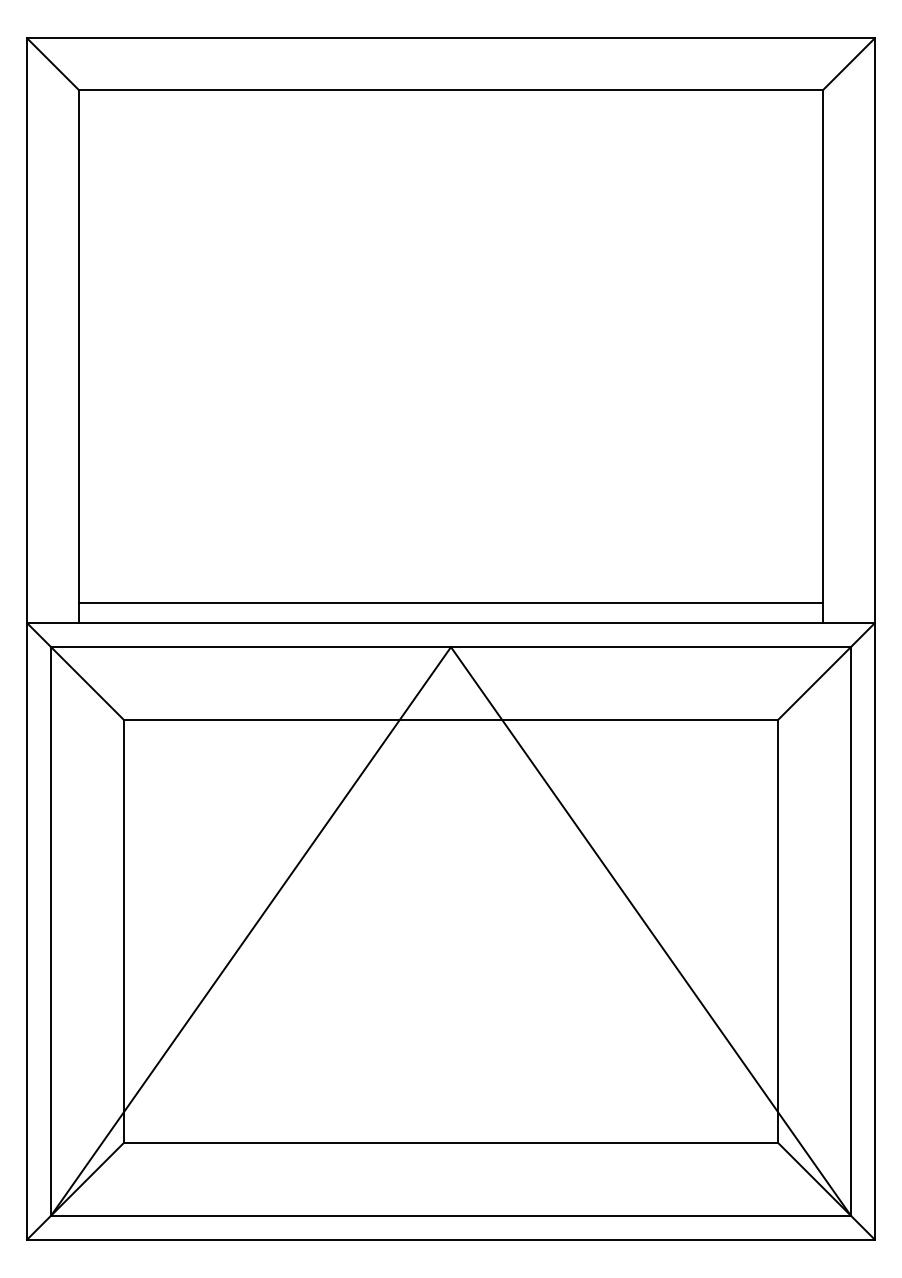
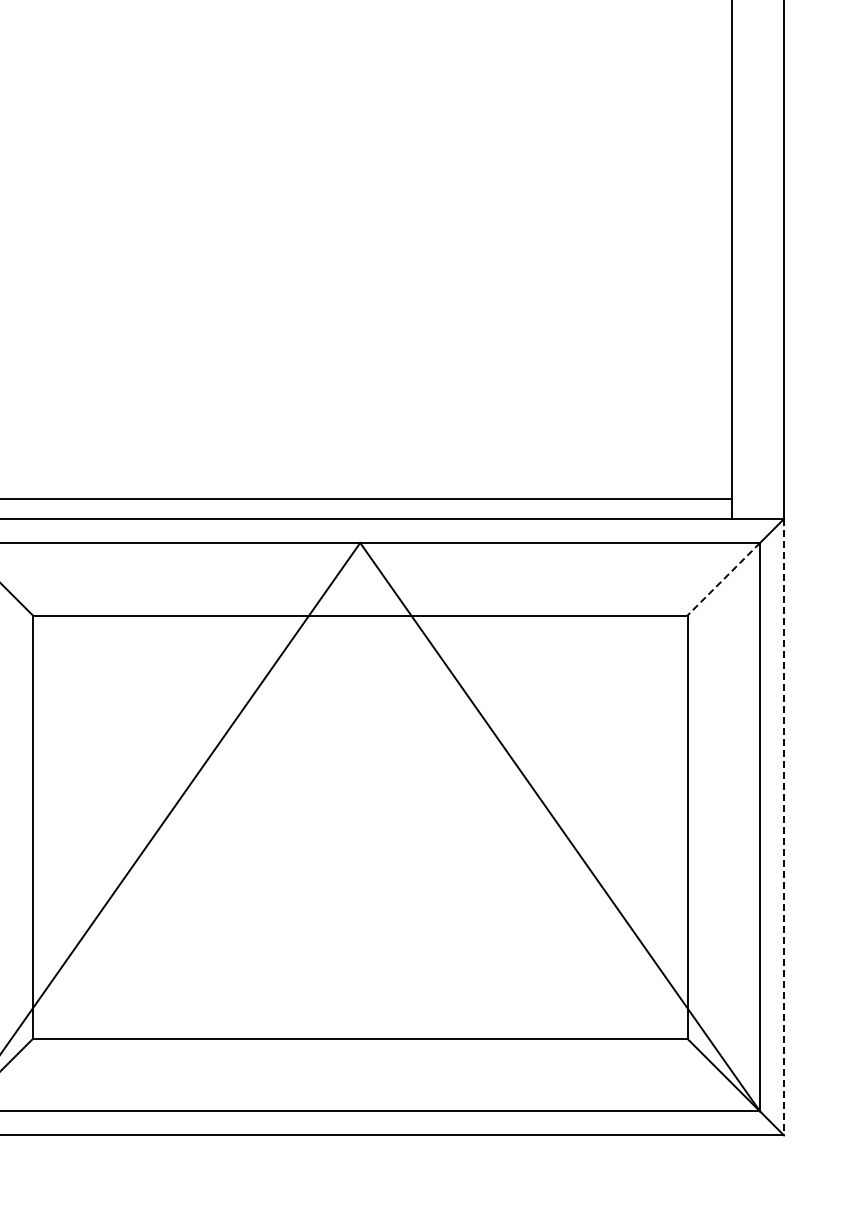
line: (814, 683) -> (723, 579), solid -> dashed
line: (874, 931) -> (783, 827), solid -> dashed

